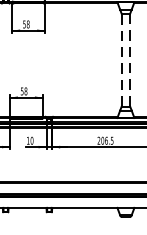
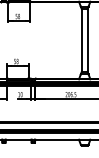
line: (121, 60) -> (81, 40), dashed -> solid
line: (130, 61) -> (87, 41), dashed -> solid

